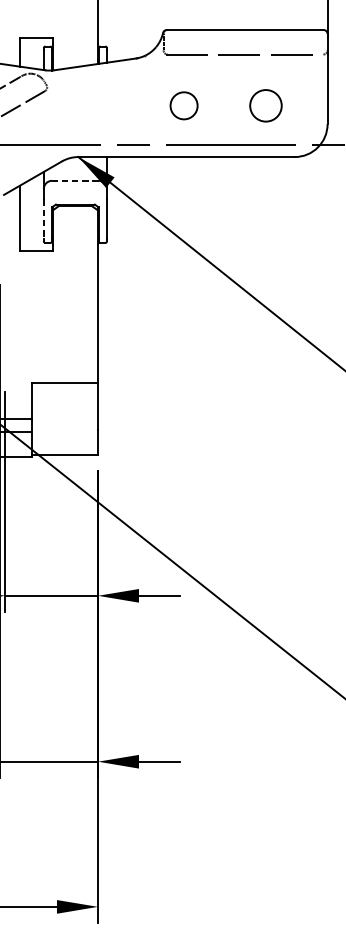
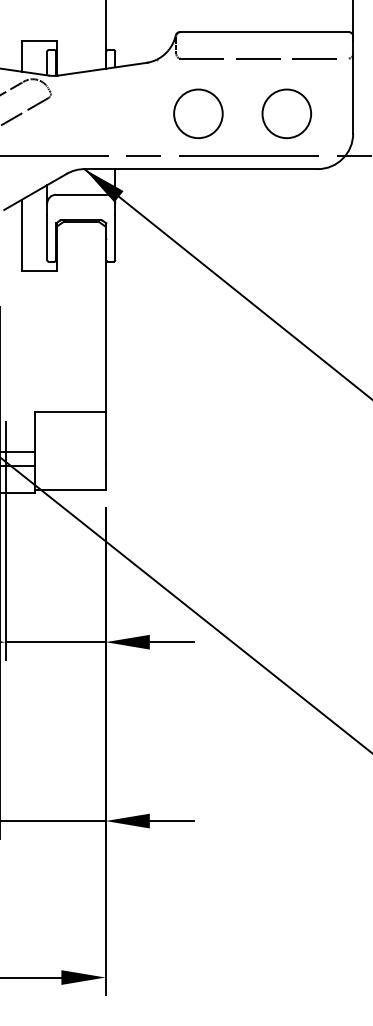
circle: (184, 105) -> (198, 113), size x1.67
circle: (265, 105) -> (286, 113), size x1.43
line: (74, 180) -> (80, 194), dashed -> solid
line: (44, 219) -> (47, 236), dashed -> solid

